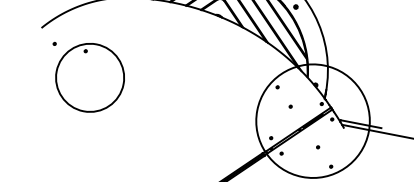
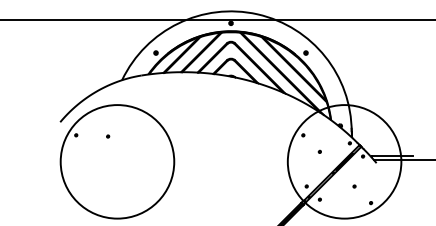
circle: (90, 77) -> (117, 161), size x1.67

